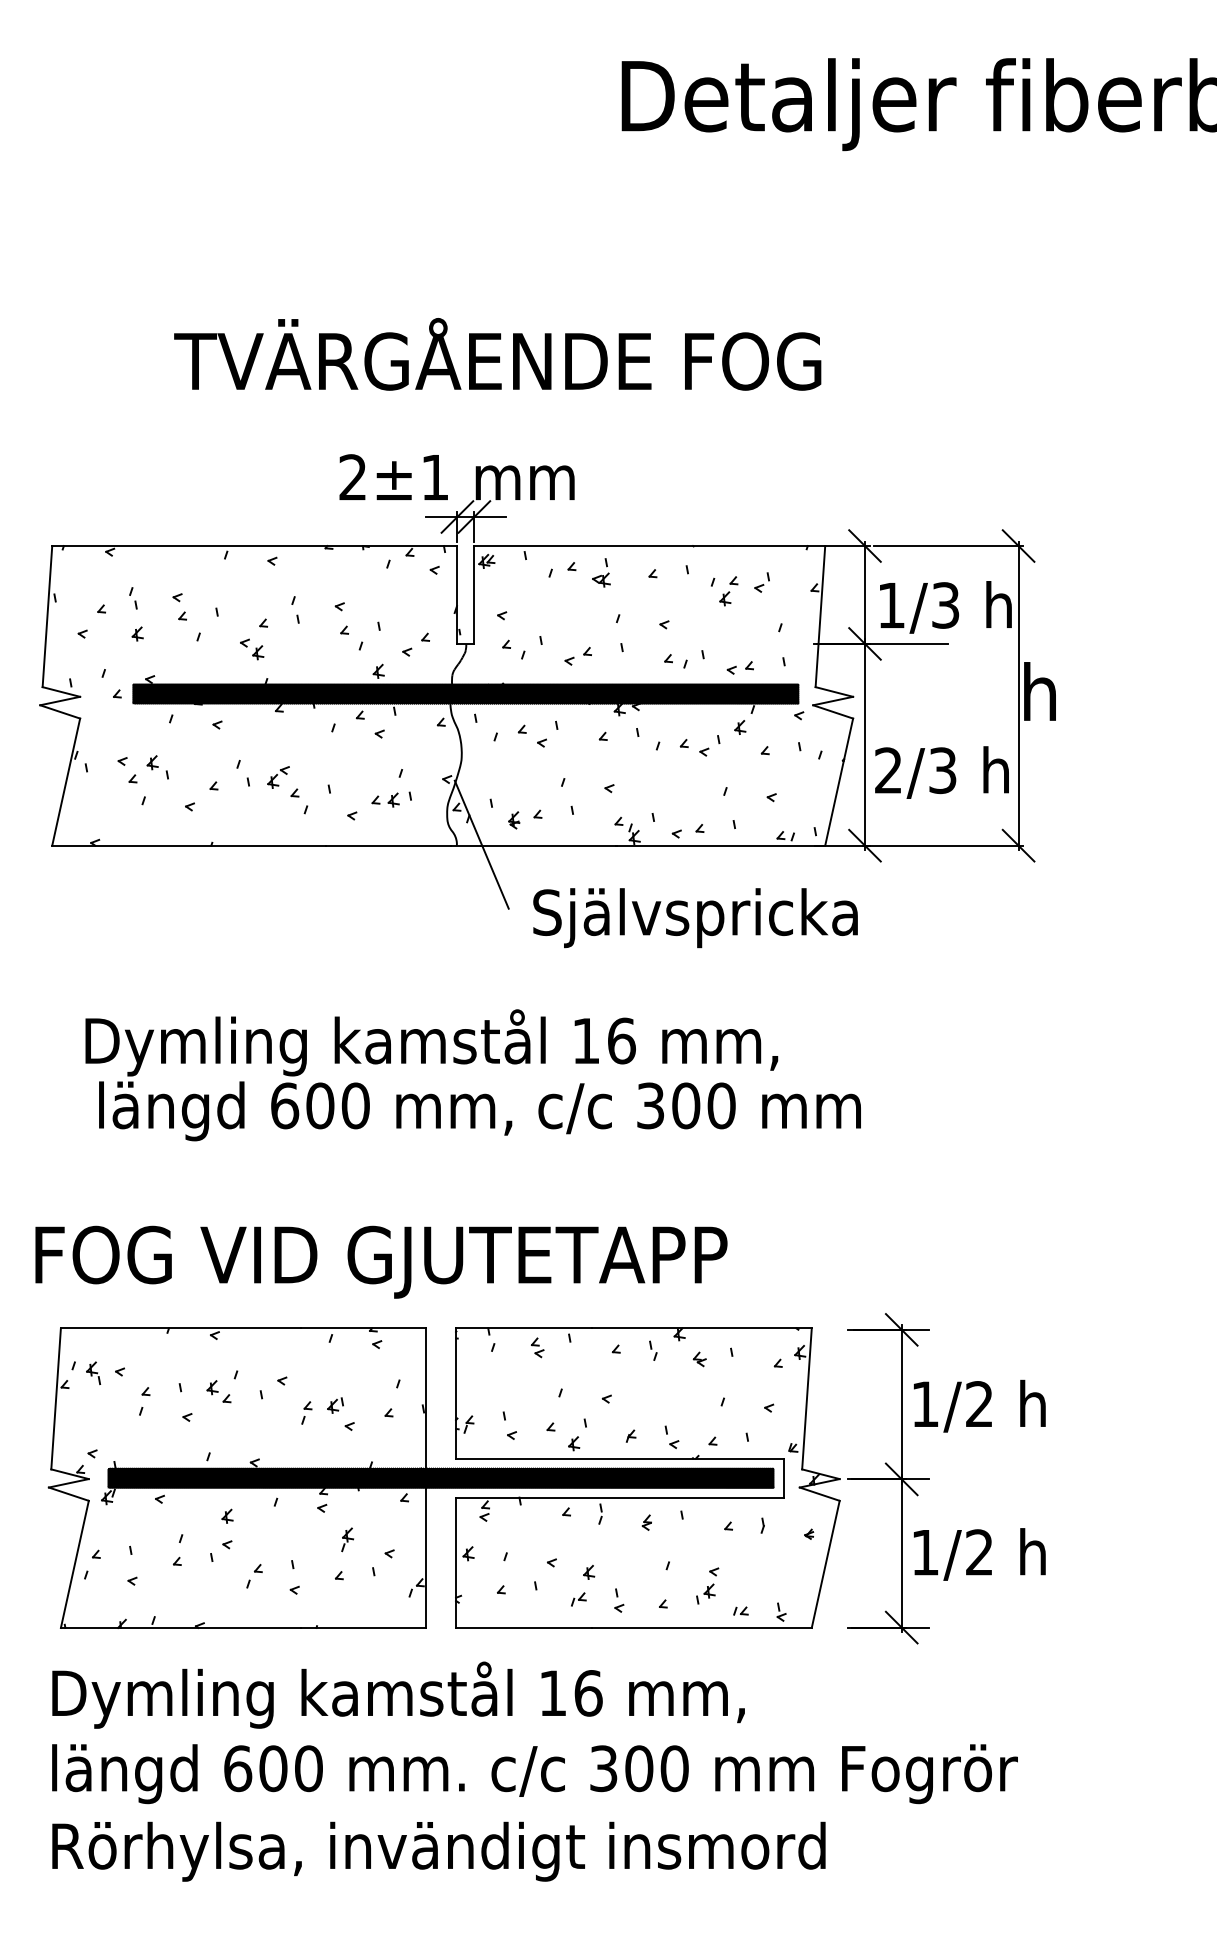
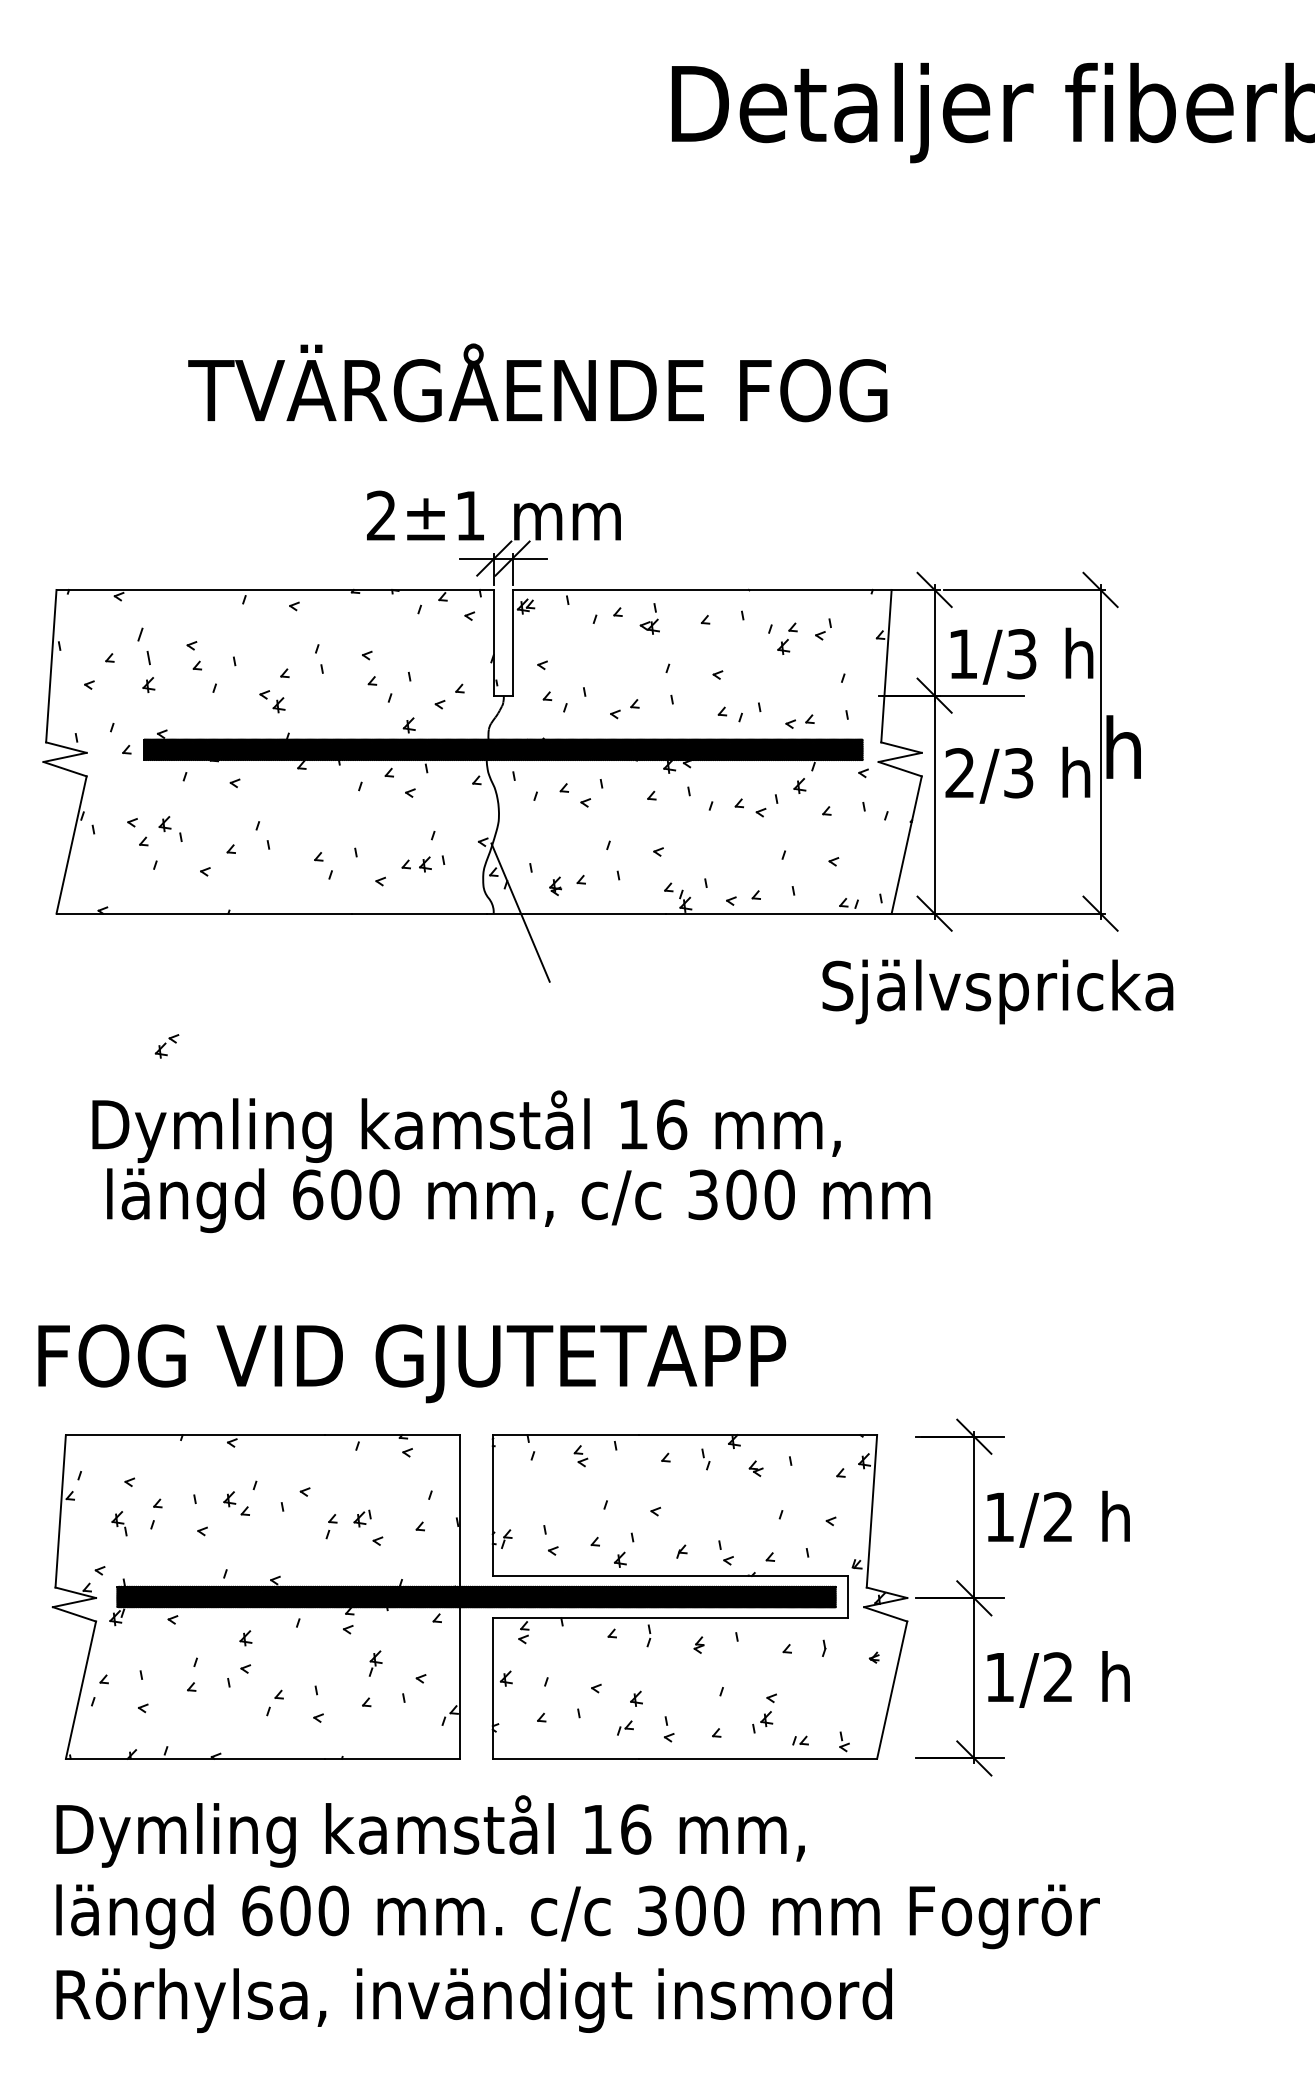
part: (133, 598) -> (144, 646), size x1.6
text: (941, 772) -> (1017, 775), moved
part: (278, 777) -> (166, 1046), moved
text: (695, 918) -> (997, 992), moved
part: (93, 1373) -> (119, 1523), moved

